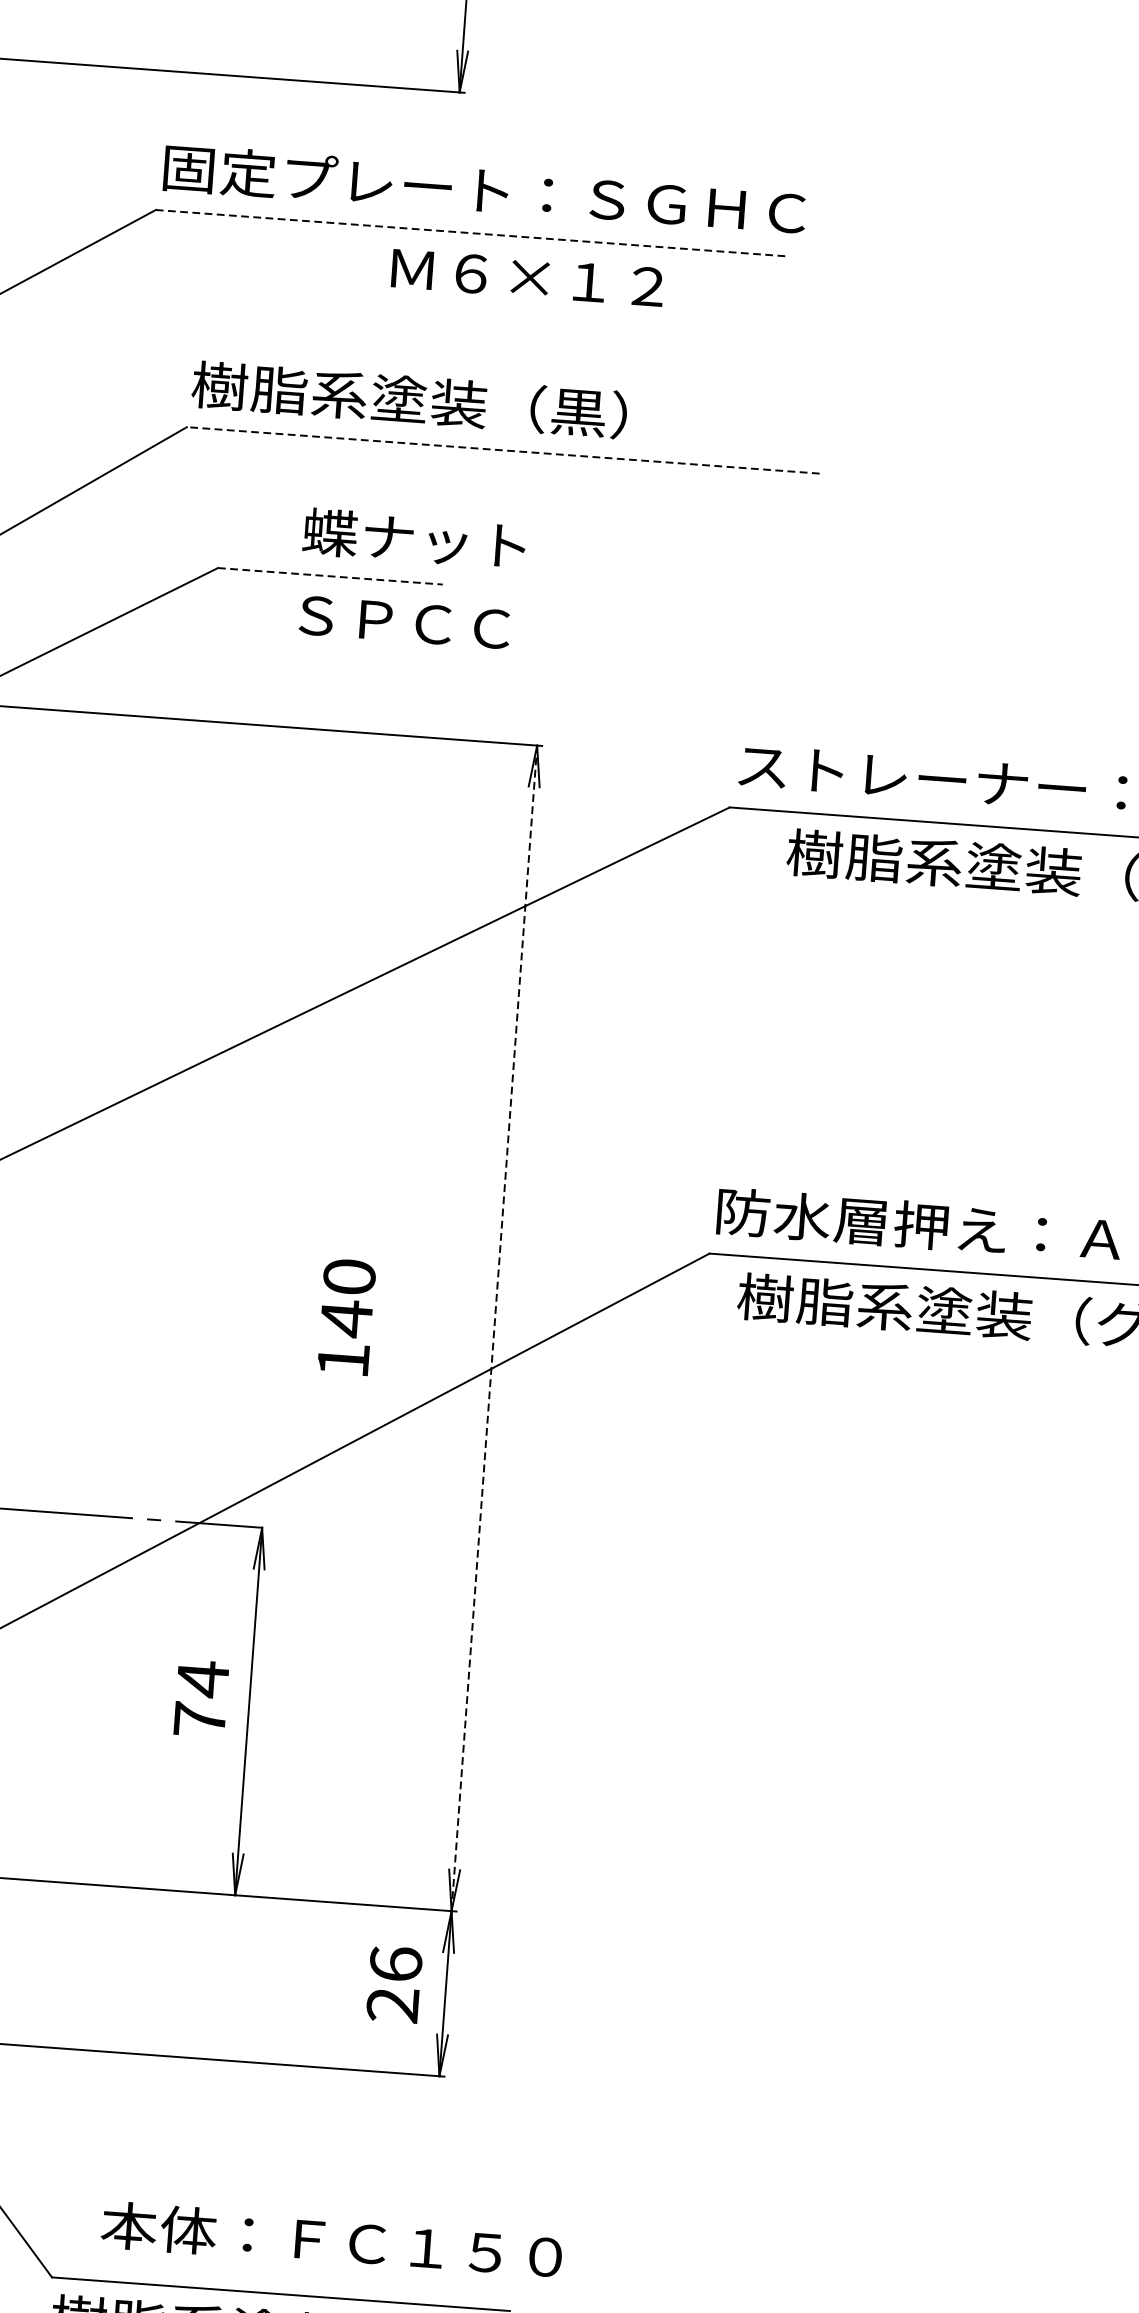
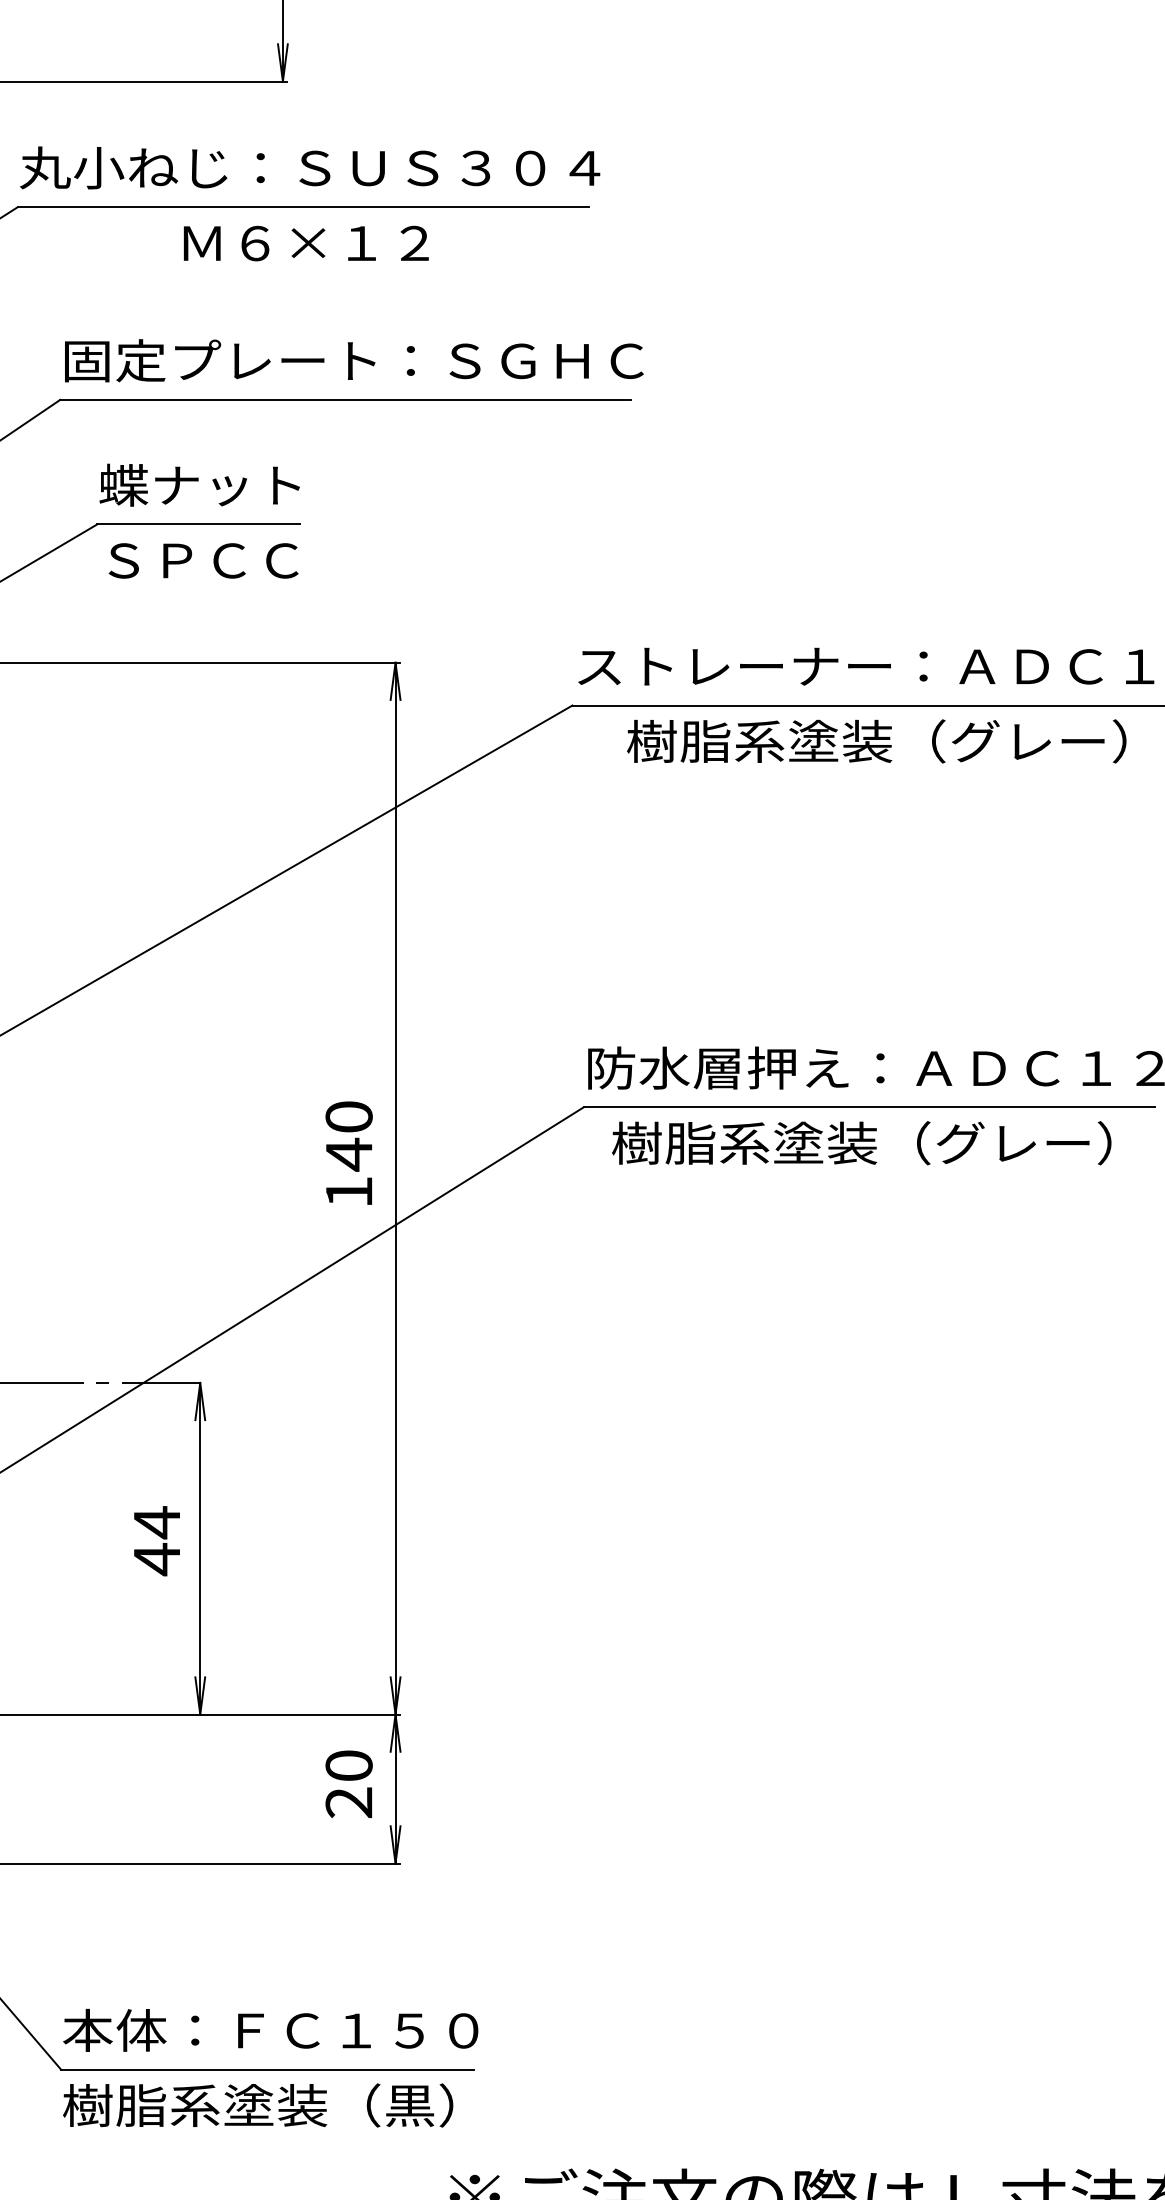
text: (483, 189) -> (310, 167), 固定プレート：ＳＧＨＣ -> 丸小ねじ：ＳＵＳ３０４
line: (472, 233) -> (303, 207), dashed -> solid
text: (528, 277) -> (306, 243), moved
text: (514, 407) -> (352, 360), 樹脂系塗装（黒） -> 固定プレート：ＳＧＨＣ
line: (503, 449) -> (345, 399), dashed -> solid
text: (414, 538) -> (199, 484), moved
line: (331, 576) -> (199, 524), dashed -> solid
text: (404, 622) -> (203, 560), moved
text: (345, 1316) -> (348, 1152), moved
line: (494, 1328) -> (395, 1188), dashed -> solid
text: (199, 1719) -> (156, 1559), 74 -> 44
text: (395, 1963) -> (348, 1765), 26 -> 20
text: (331, 2239) -> (270, 2029), moved

